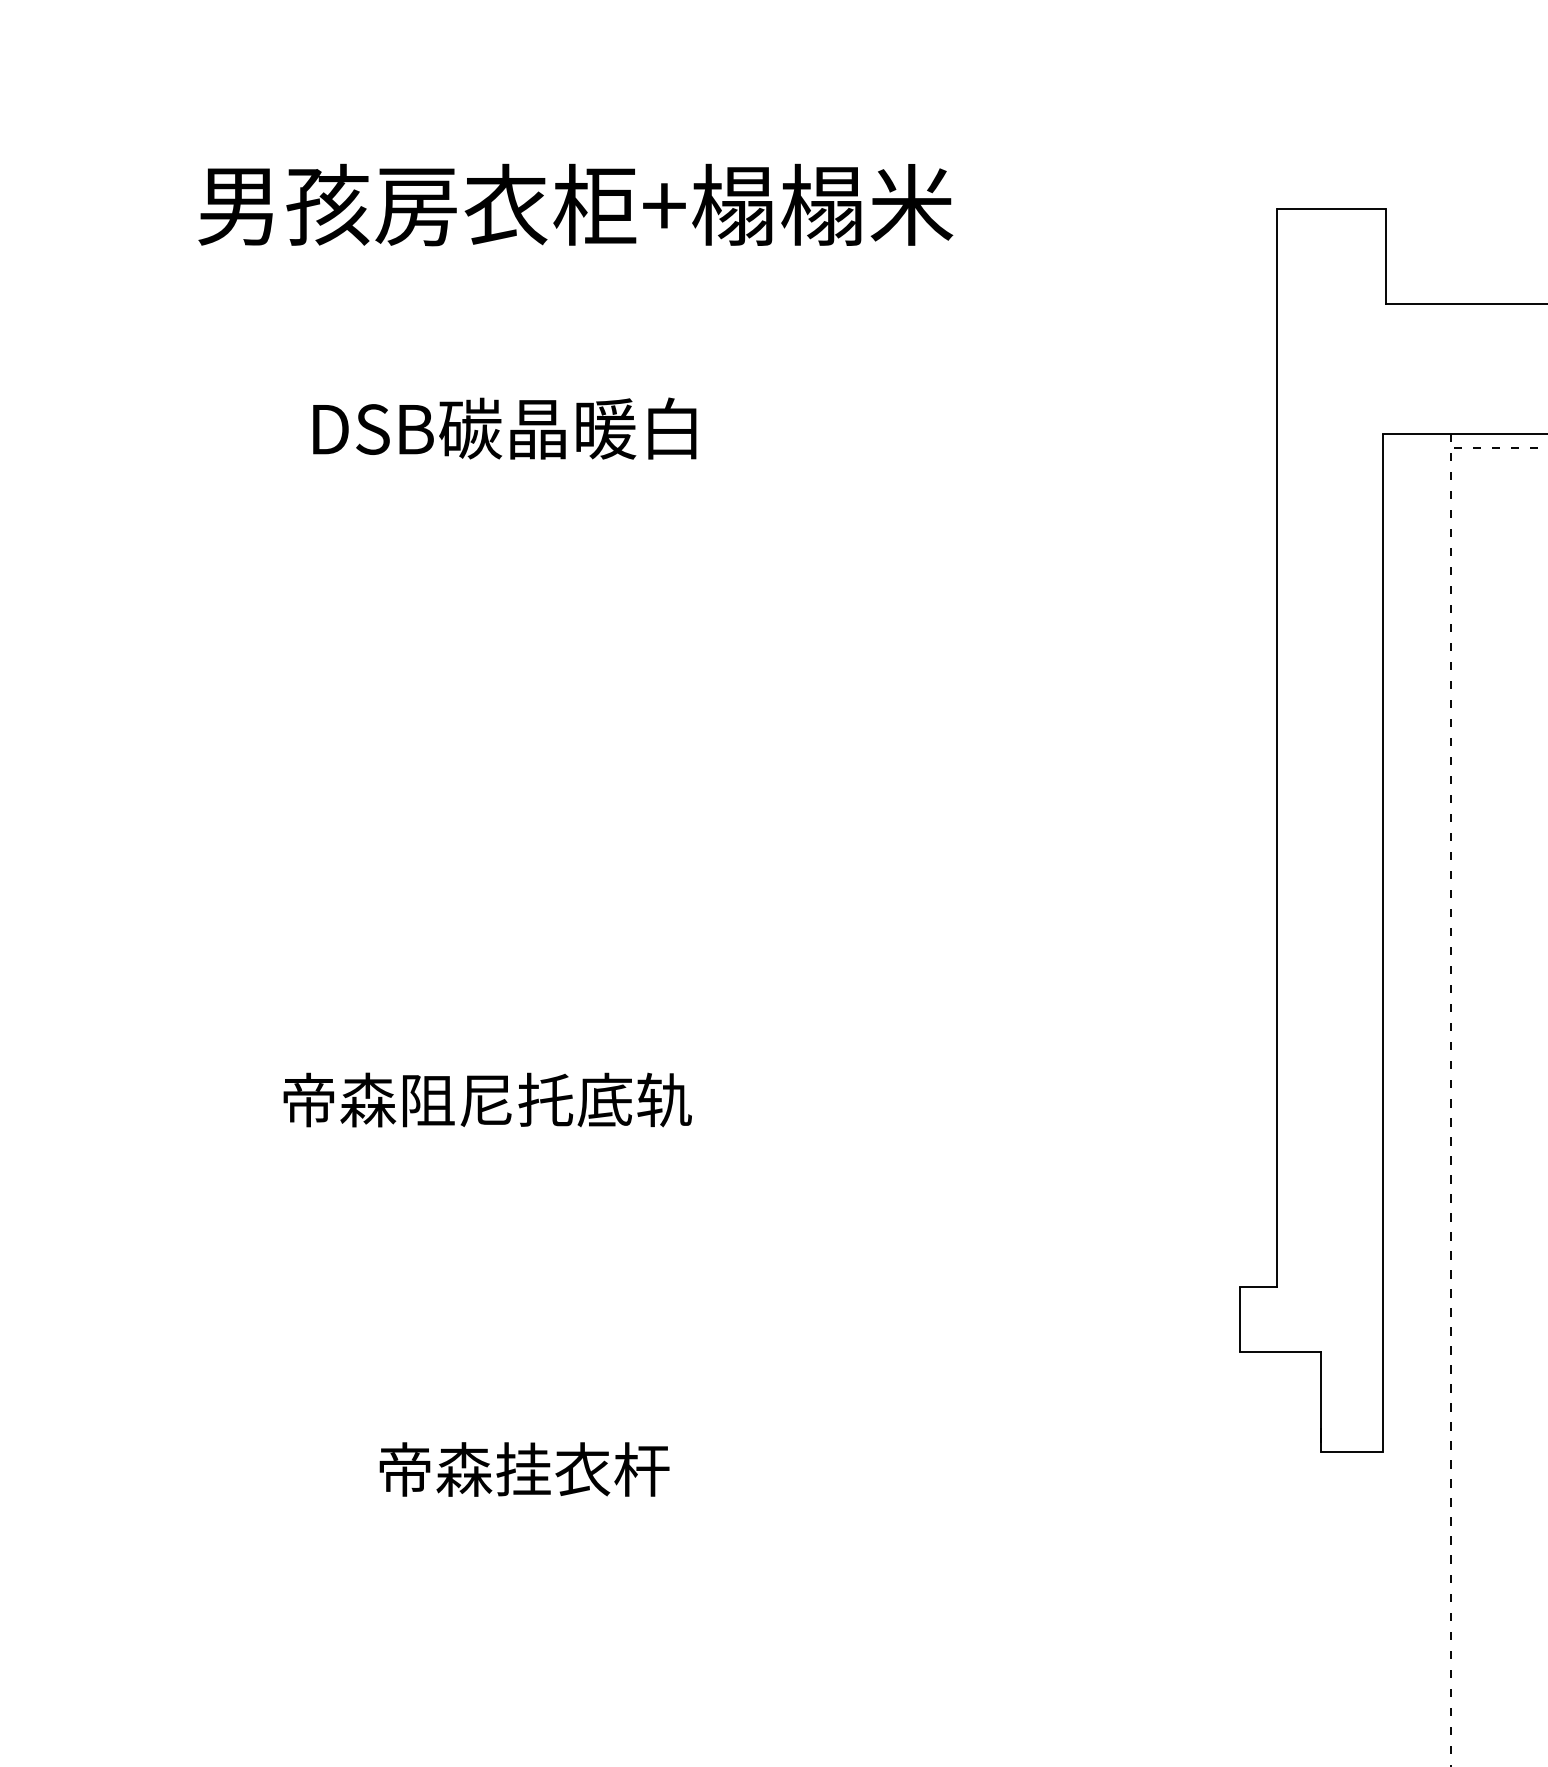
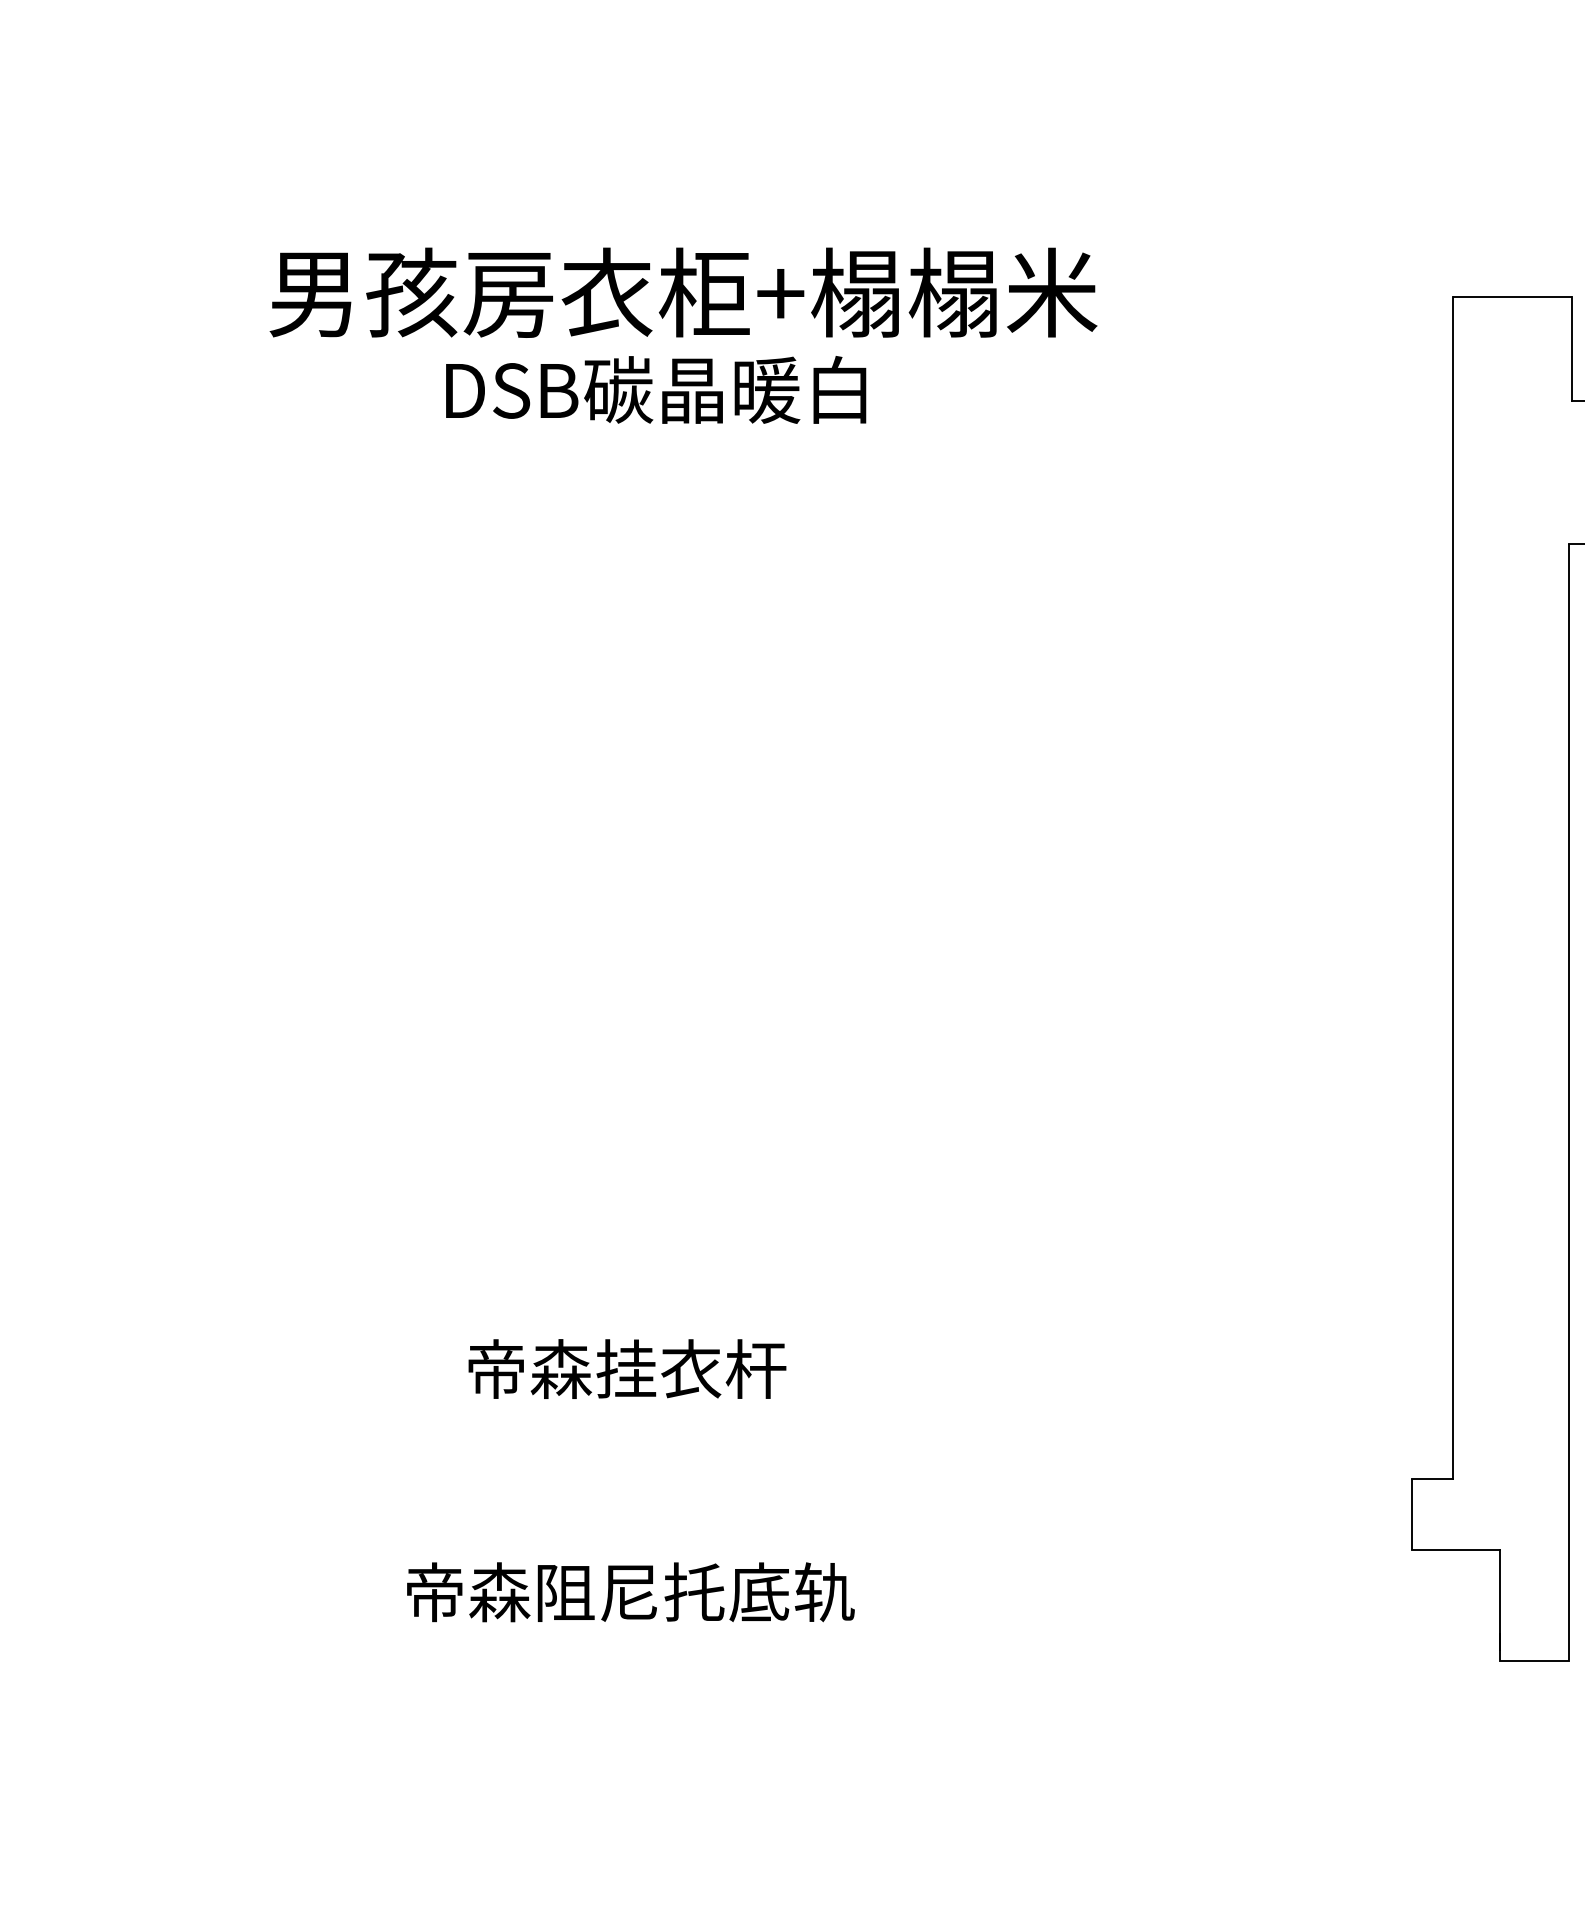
text: (504, 428) -> (655, 389), moved
text: (487, 1099) -> (630, 1591), moved
text: (524, 1469) -> (627, 1369), moved

